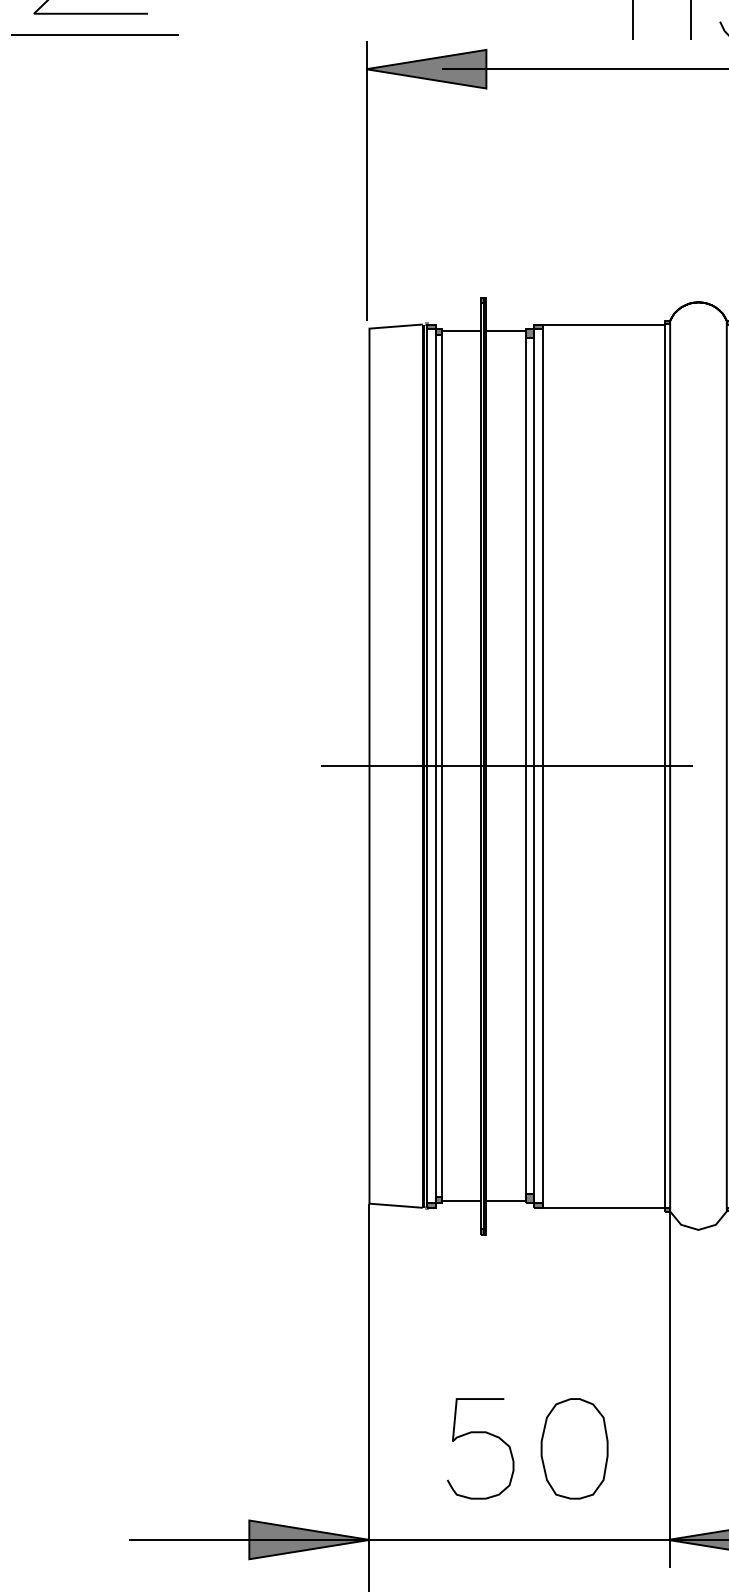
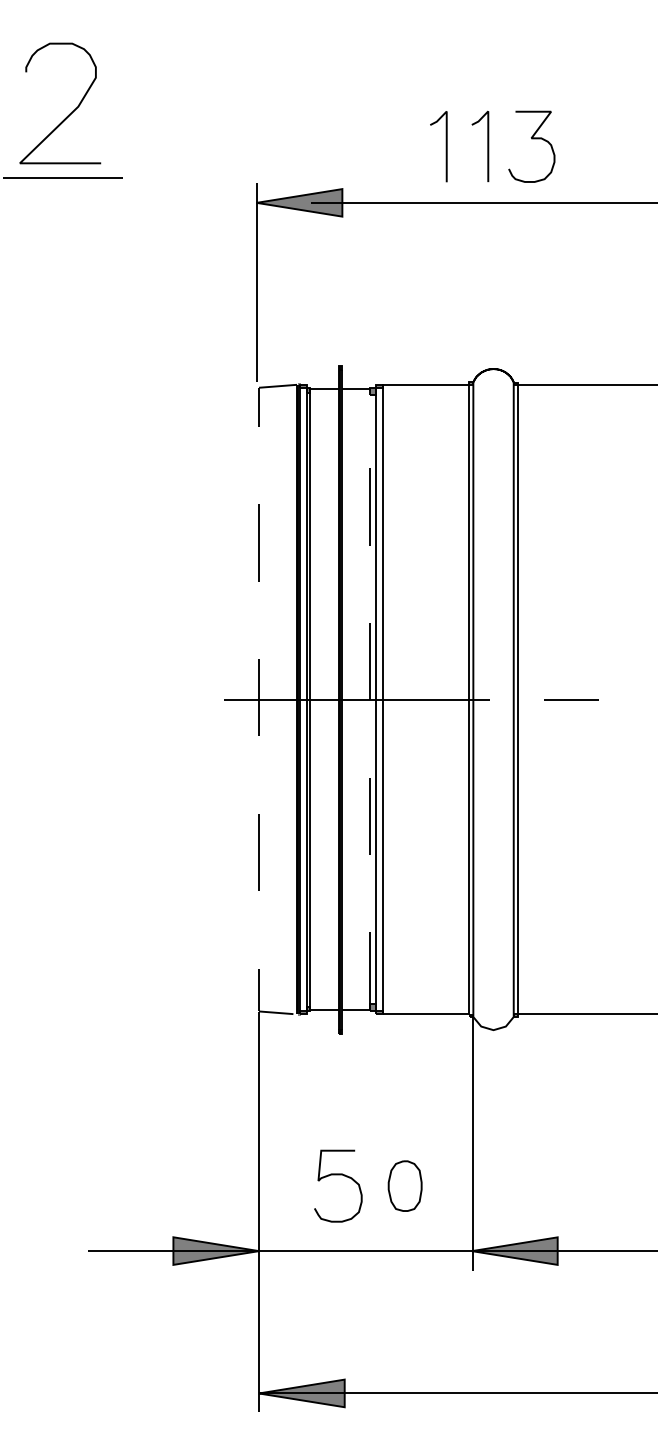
line: (525, 744) -> (370, 684), solid -> dashed
line: (370, 766) -> (259, 699), solid -> dashed
part: (573, 1447) -> (404, 1185), size x0.7

